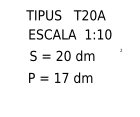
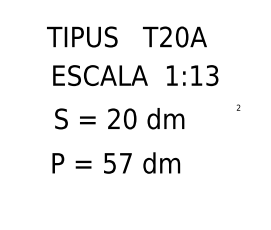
text: (108, 34) -> (212, 75), 1:10 -> 1:13
text: (57, 77) -> (109, 162), 17 -> 57

